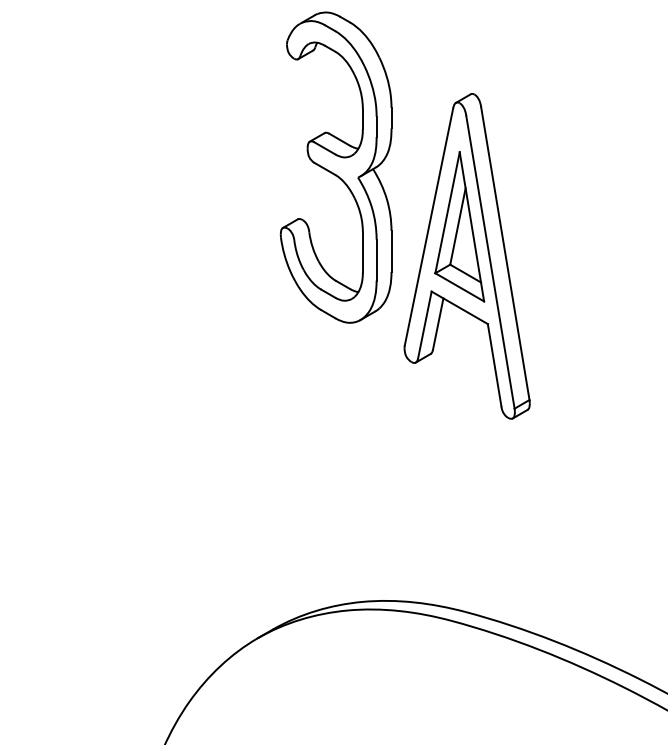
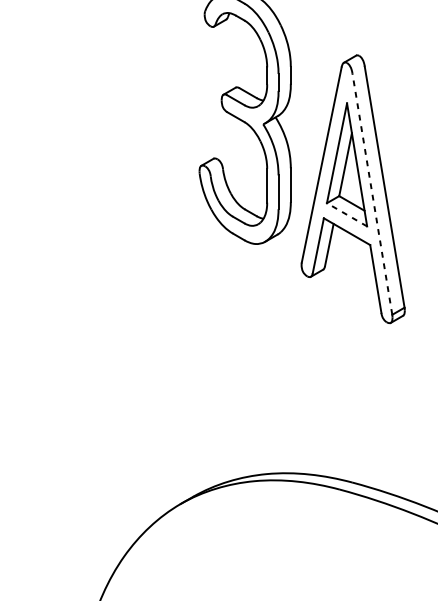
line: (490, 261) -> (372, 193), solid -> dashed
line: (459, 287) -> (346, 214), solid -> dashed

